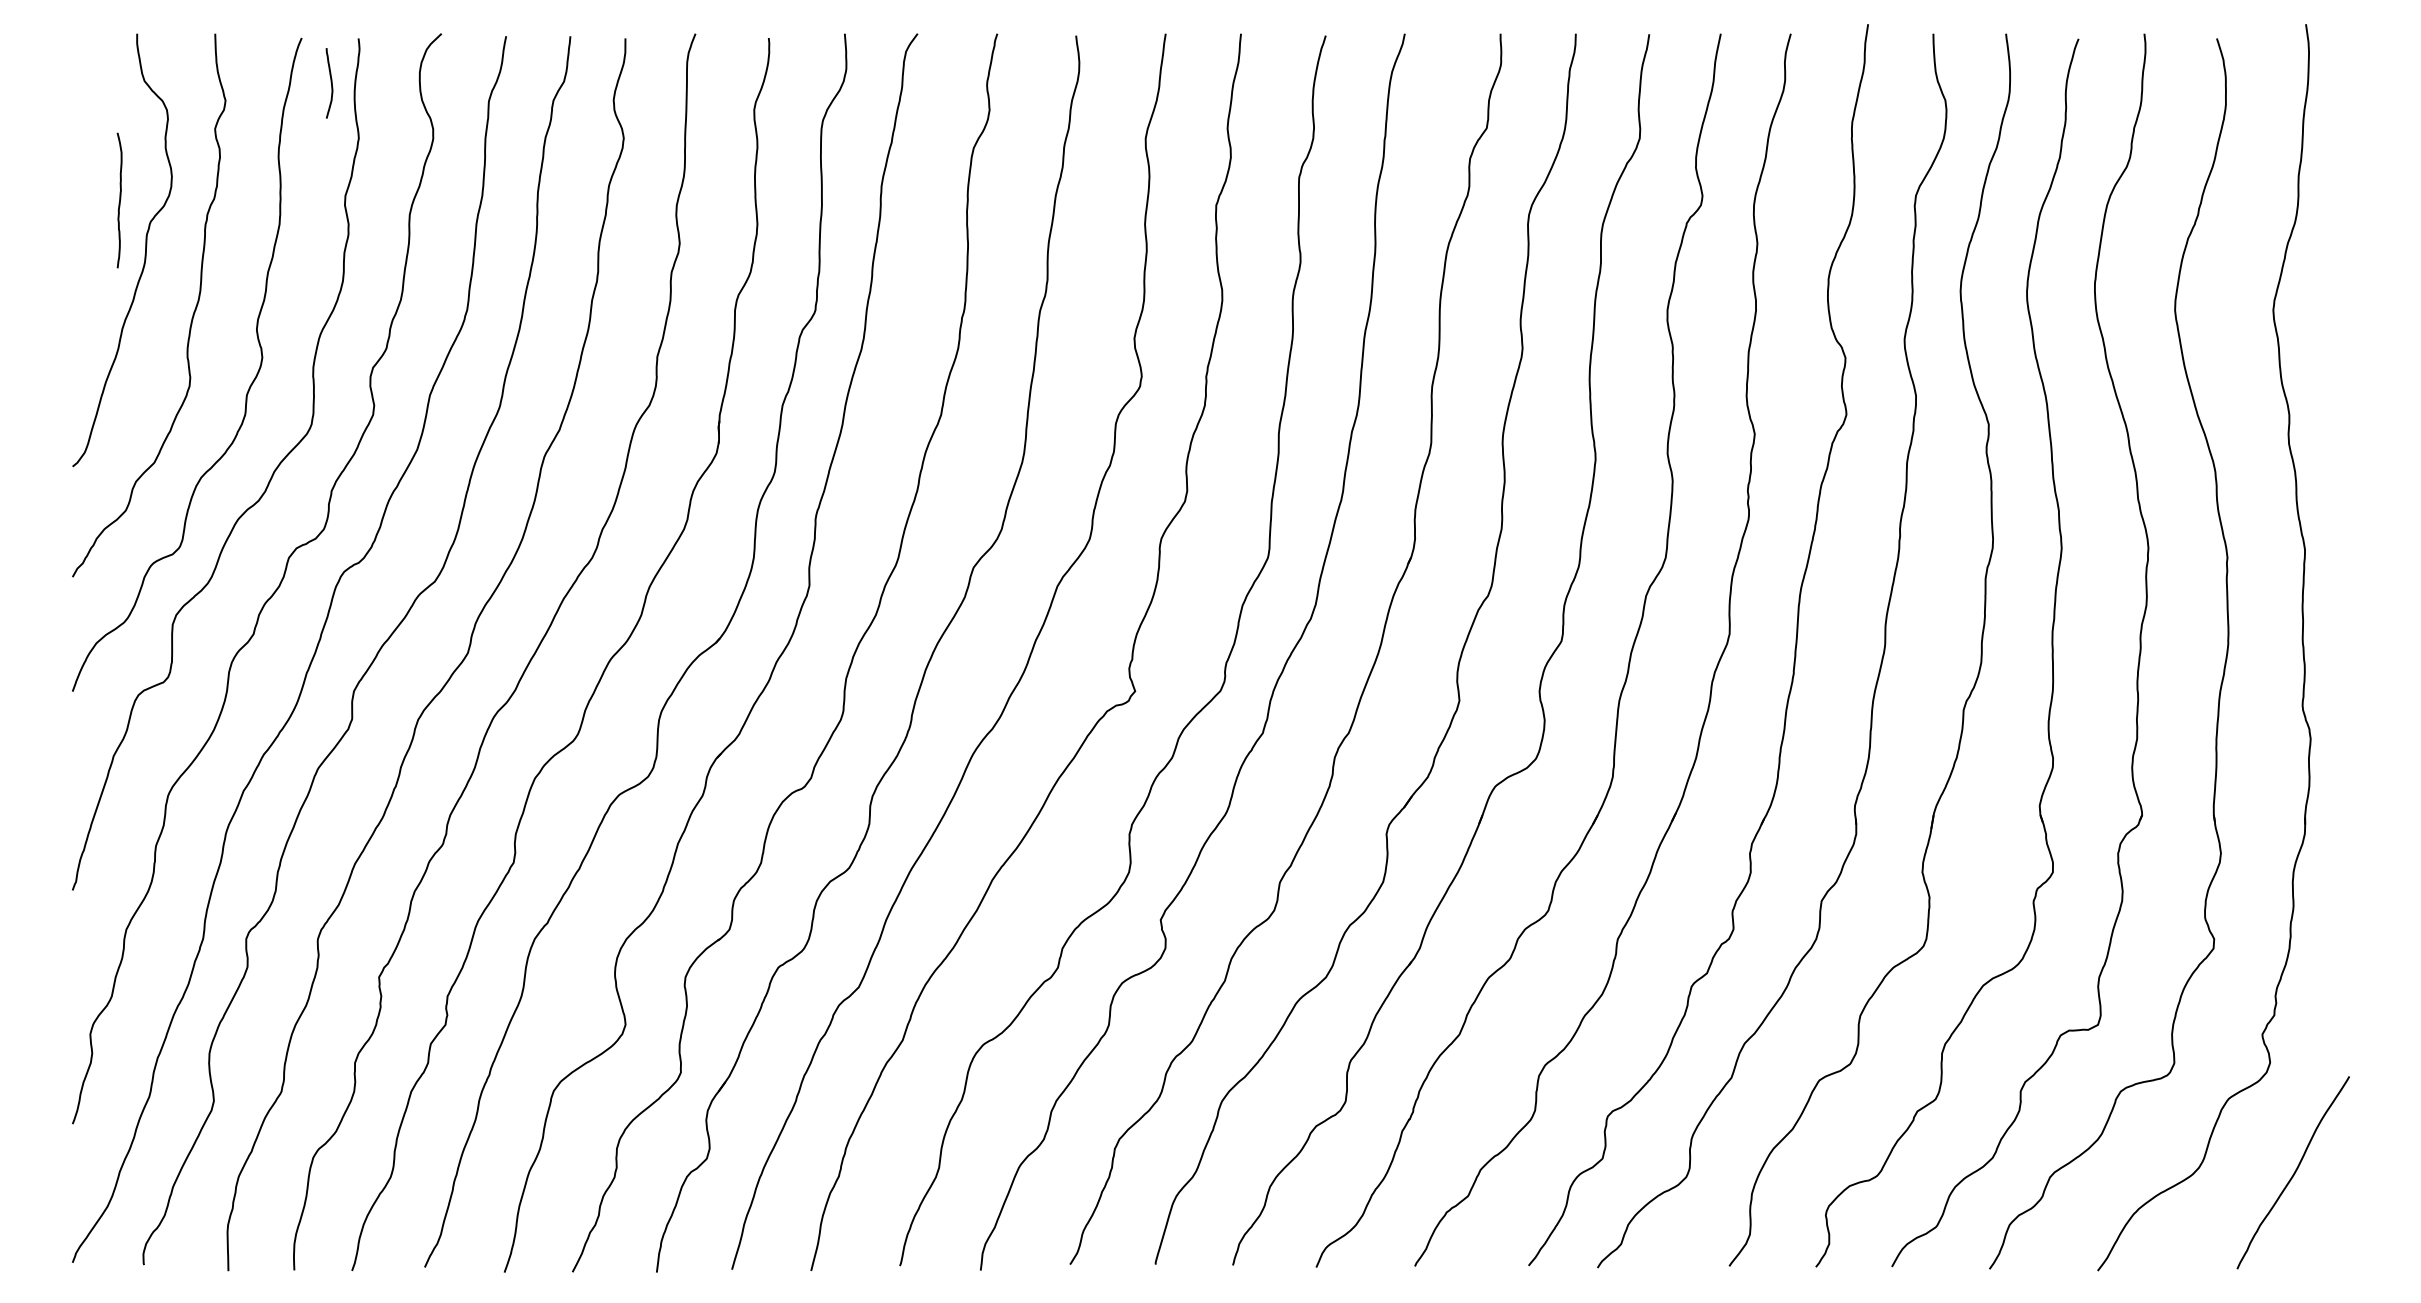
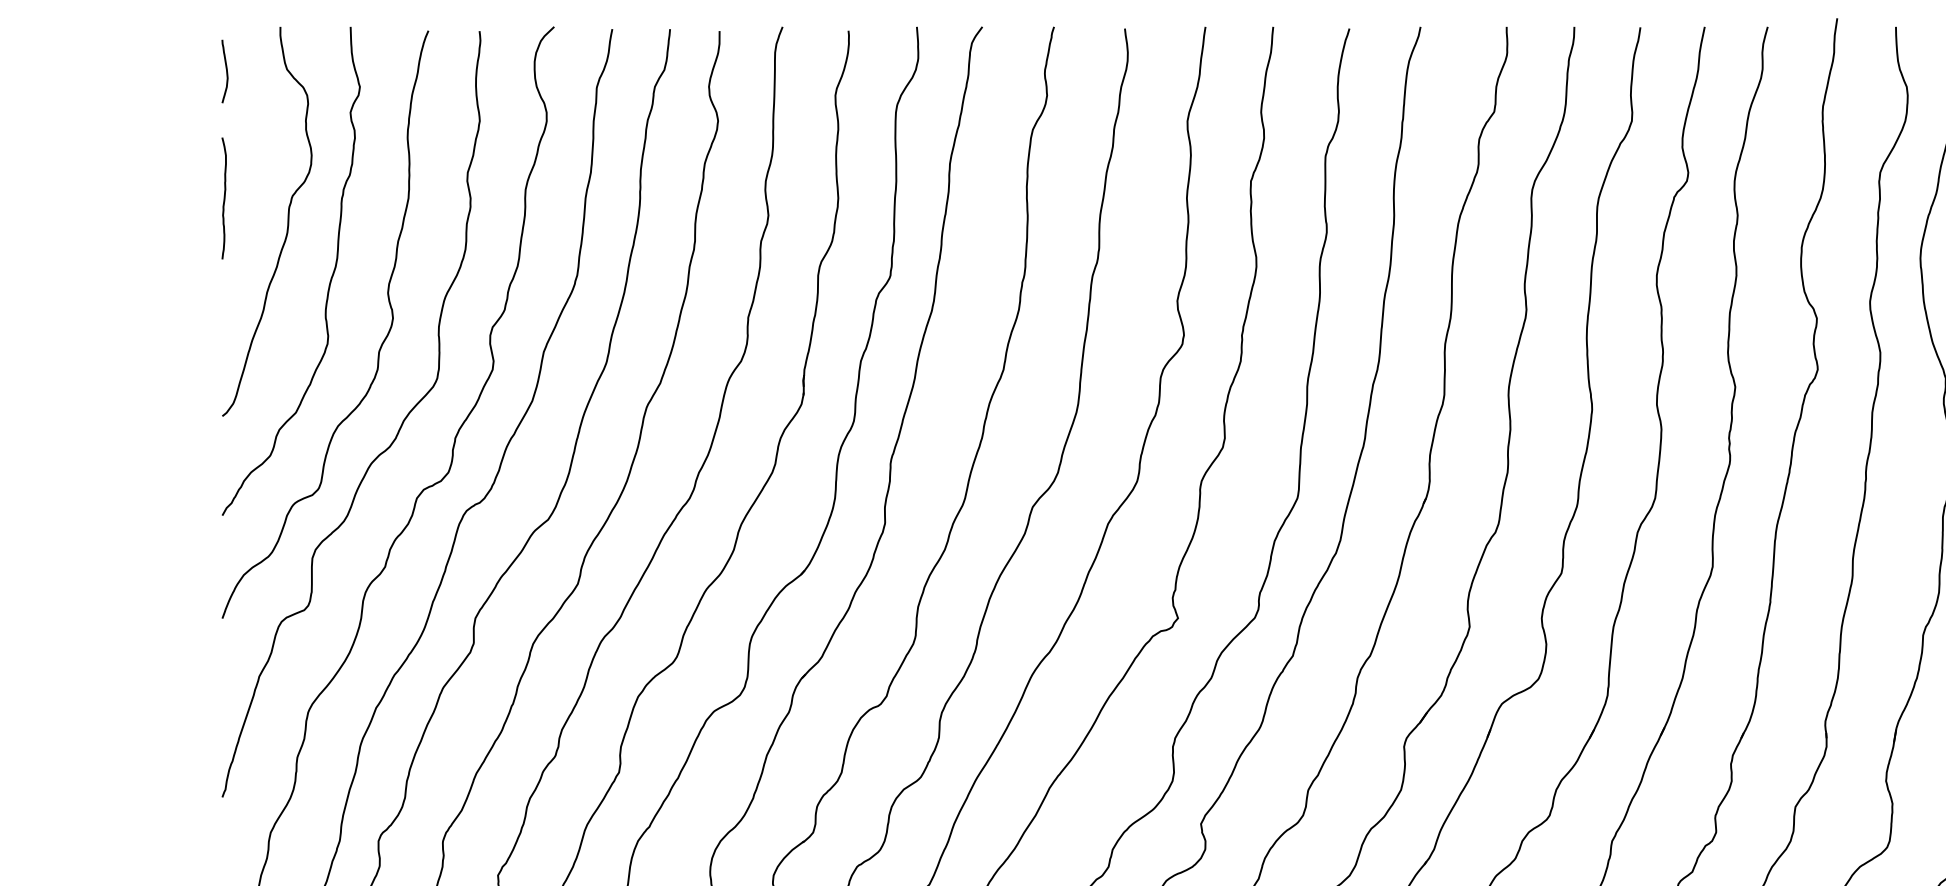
part: (329, 83) -> (224, 71), moved
curve: (119, 200) -> (224, 198), moved

